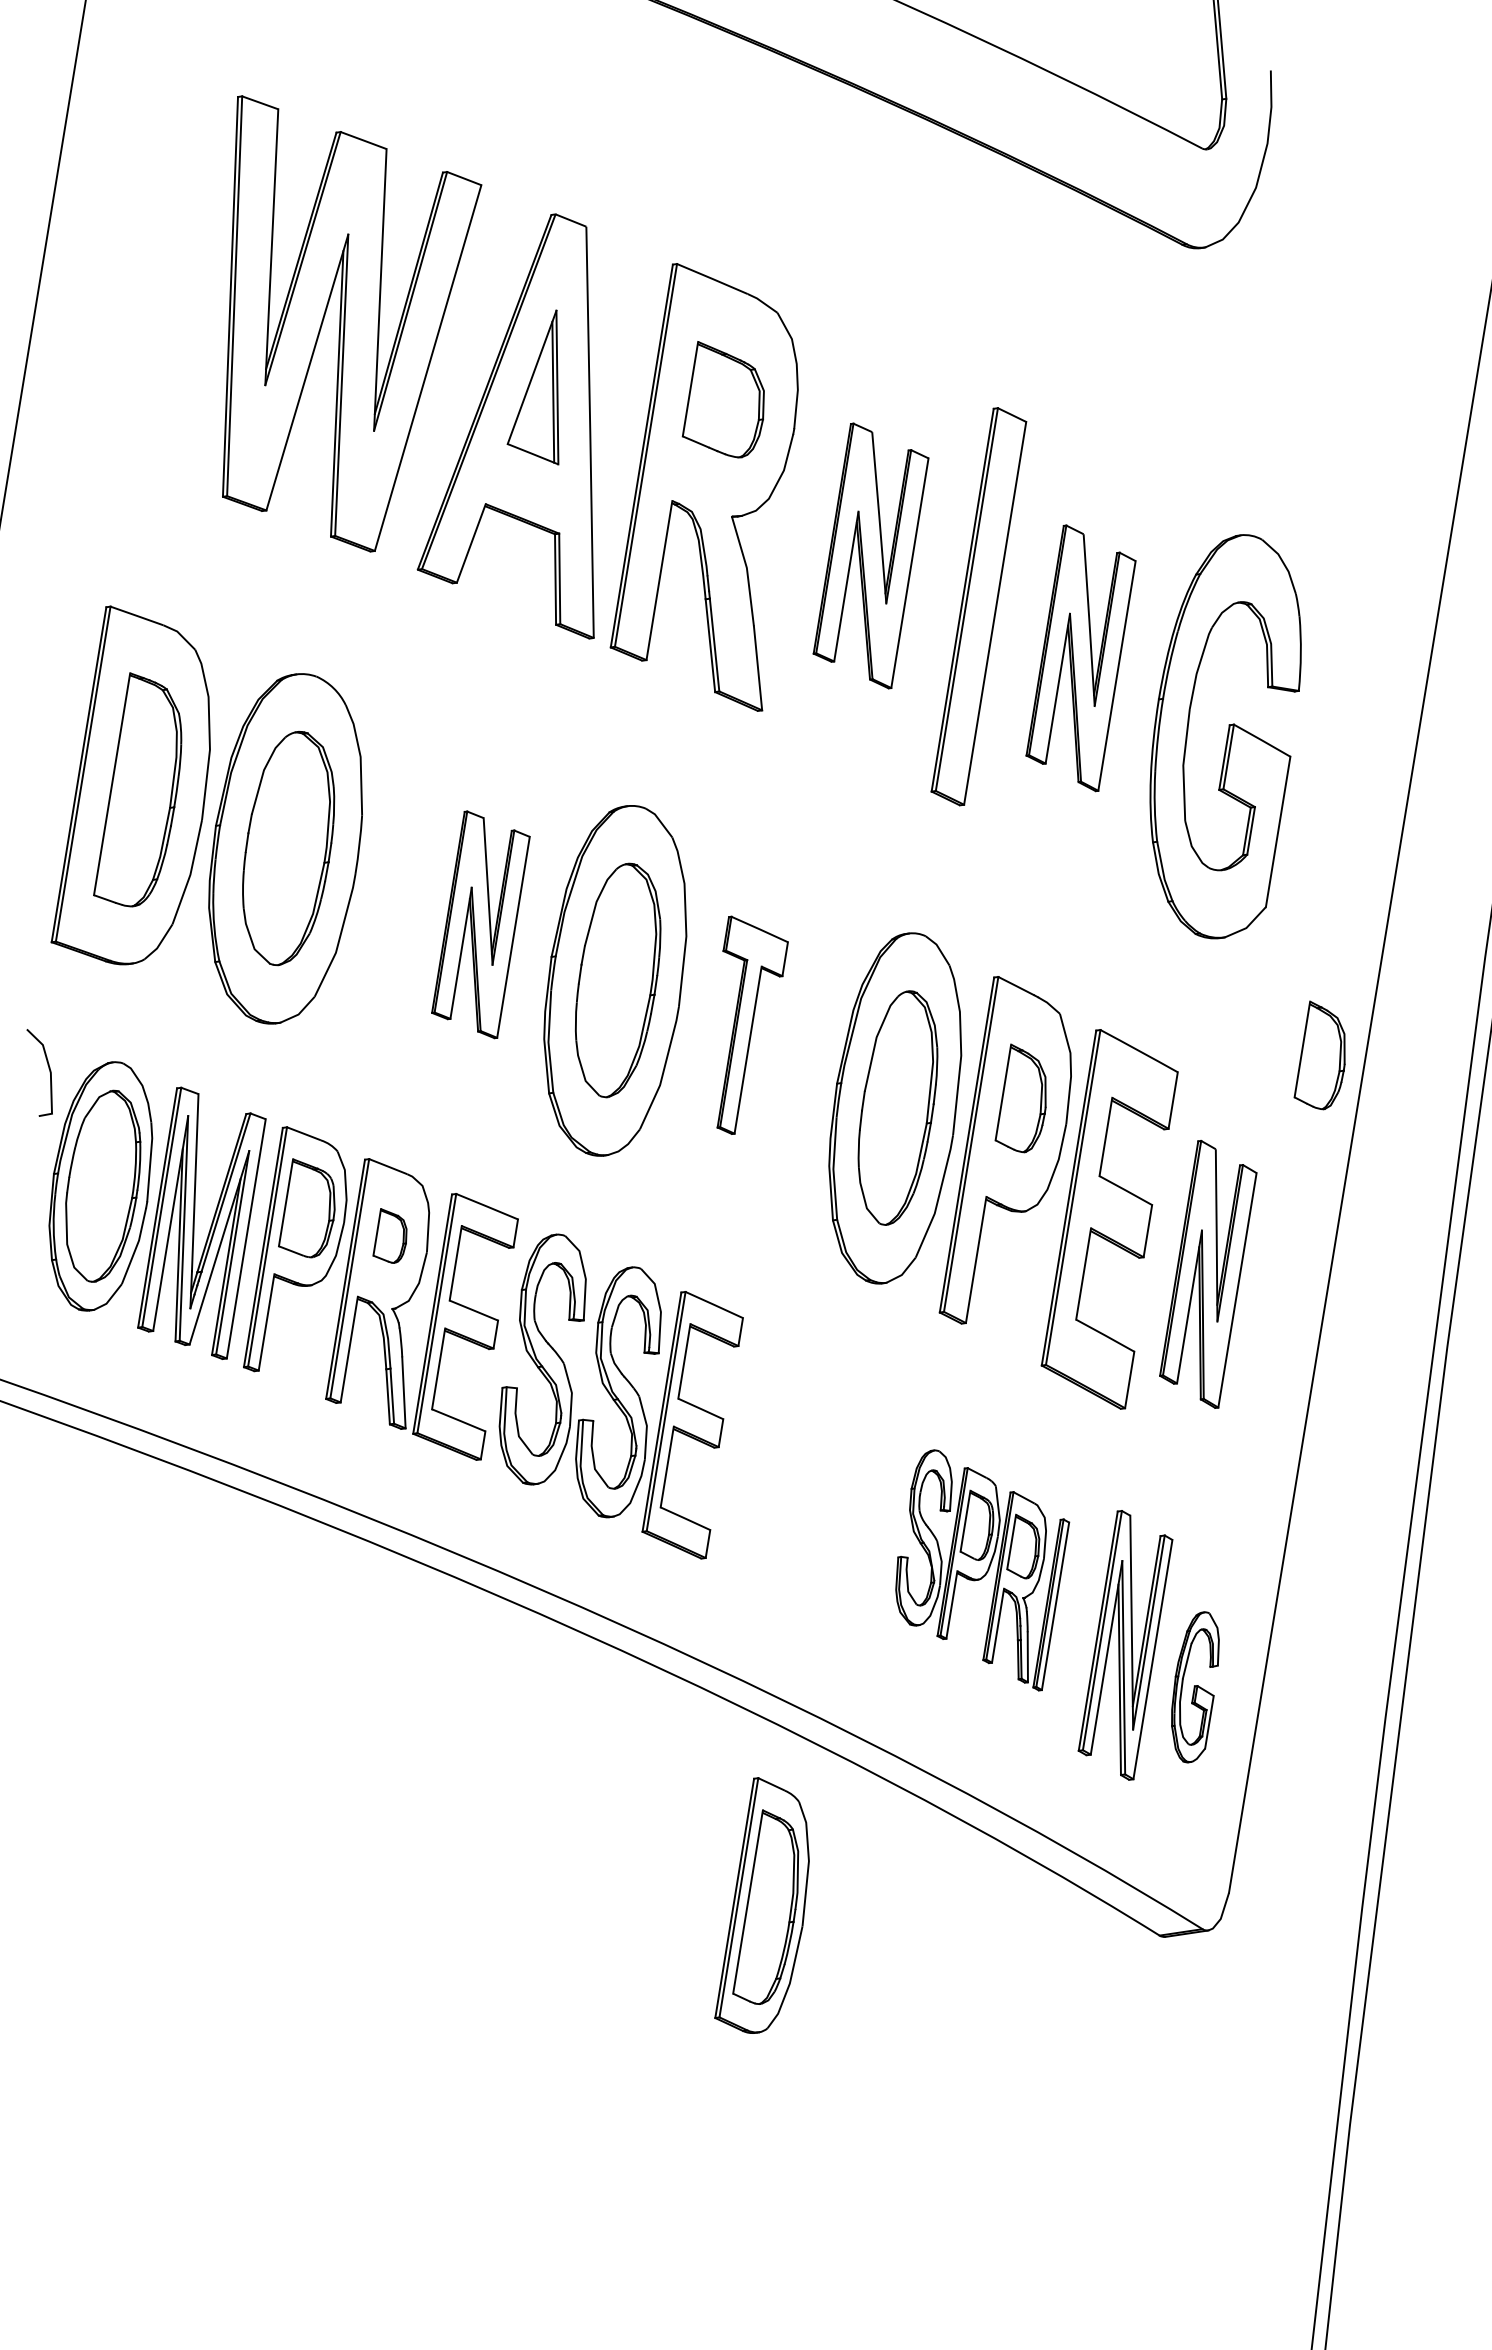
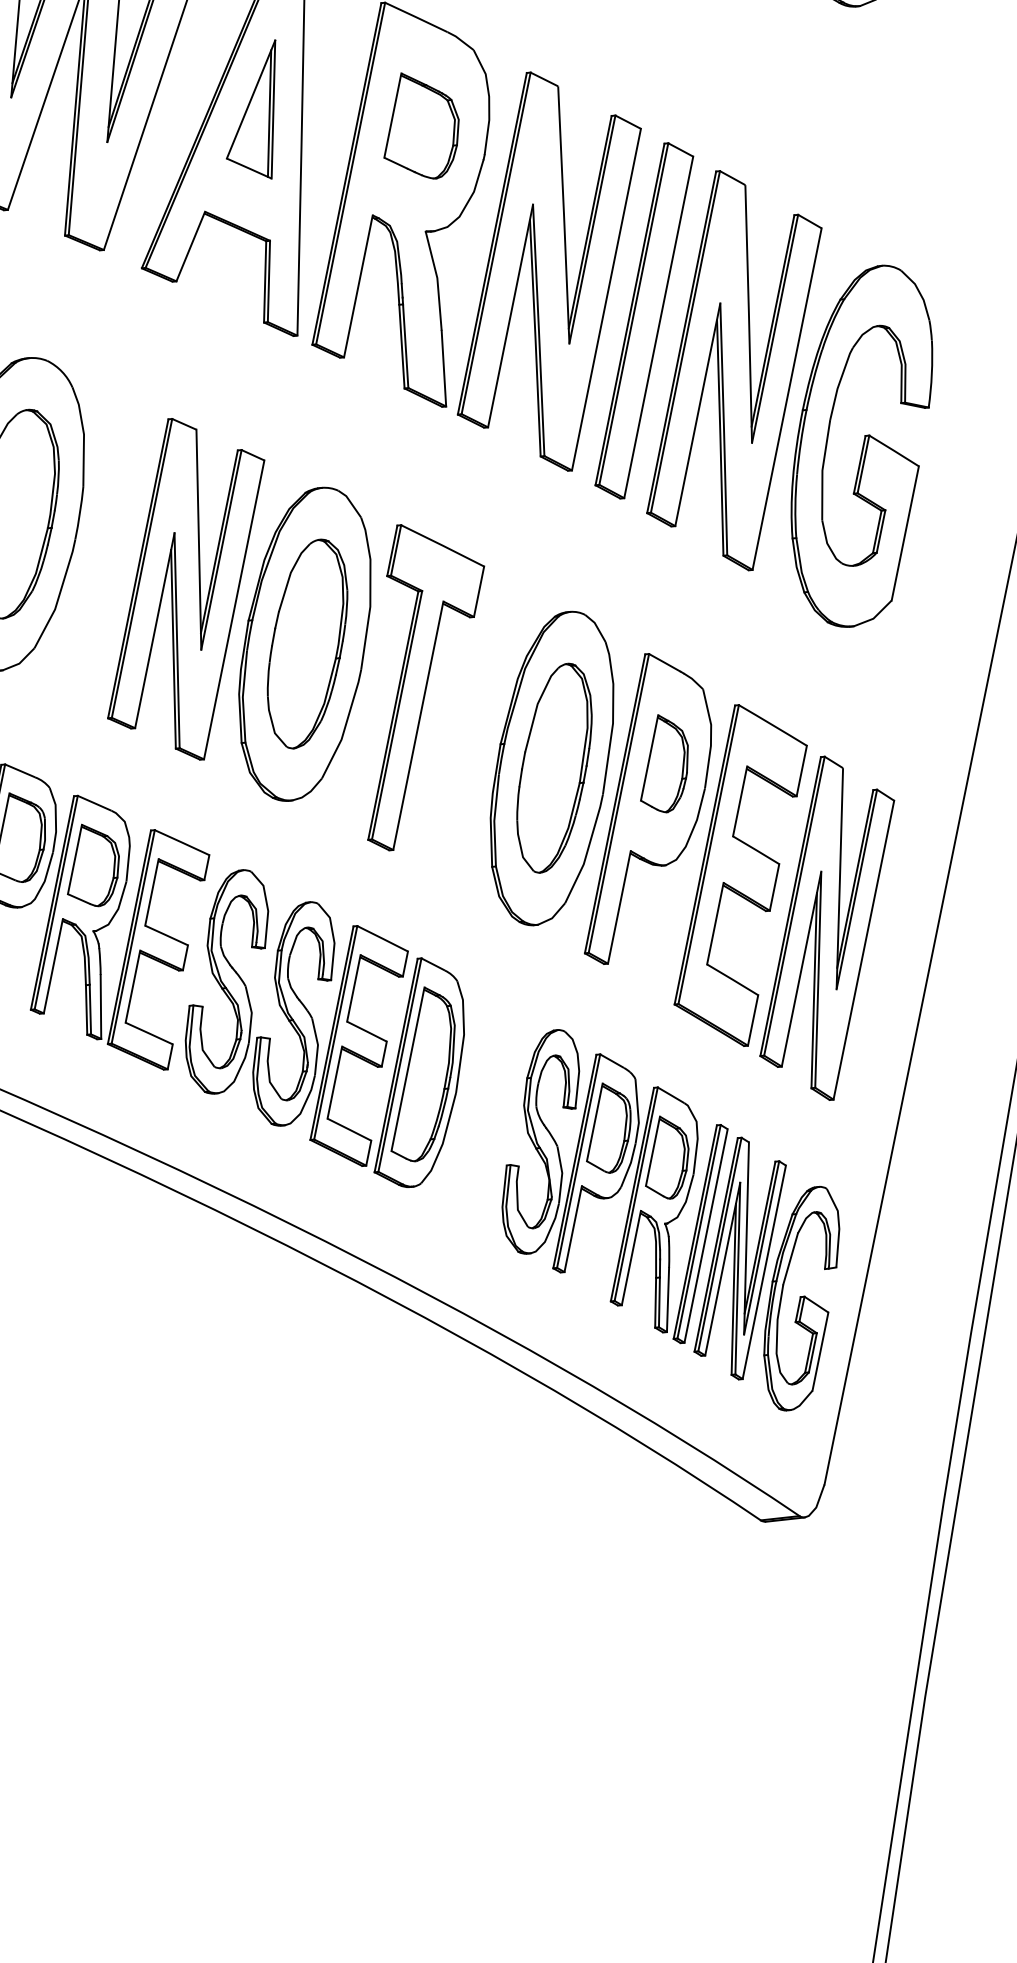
part: (870, 555) -> (548, 271), size x1.67
part: (1080, 658) -> (733, 370), size x1.67
part: (480, 924) -> (185, 589), size x1.67
part: (752, 1025) -> (426, 689), size x1.67
part: (1319, 1055) -> (934, 735), removed
part: (389, 1235) -> (93, 865), size x1.67
part: (1208, 1274) -> (827, 928), size x1.43
part: (982, 1570) -> (614, 1186), size x1.43
part: (1195, 1687) -> (801, 1298), size x1.67
part: (761, 1905) -> (419, 1072), moved

